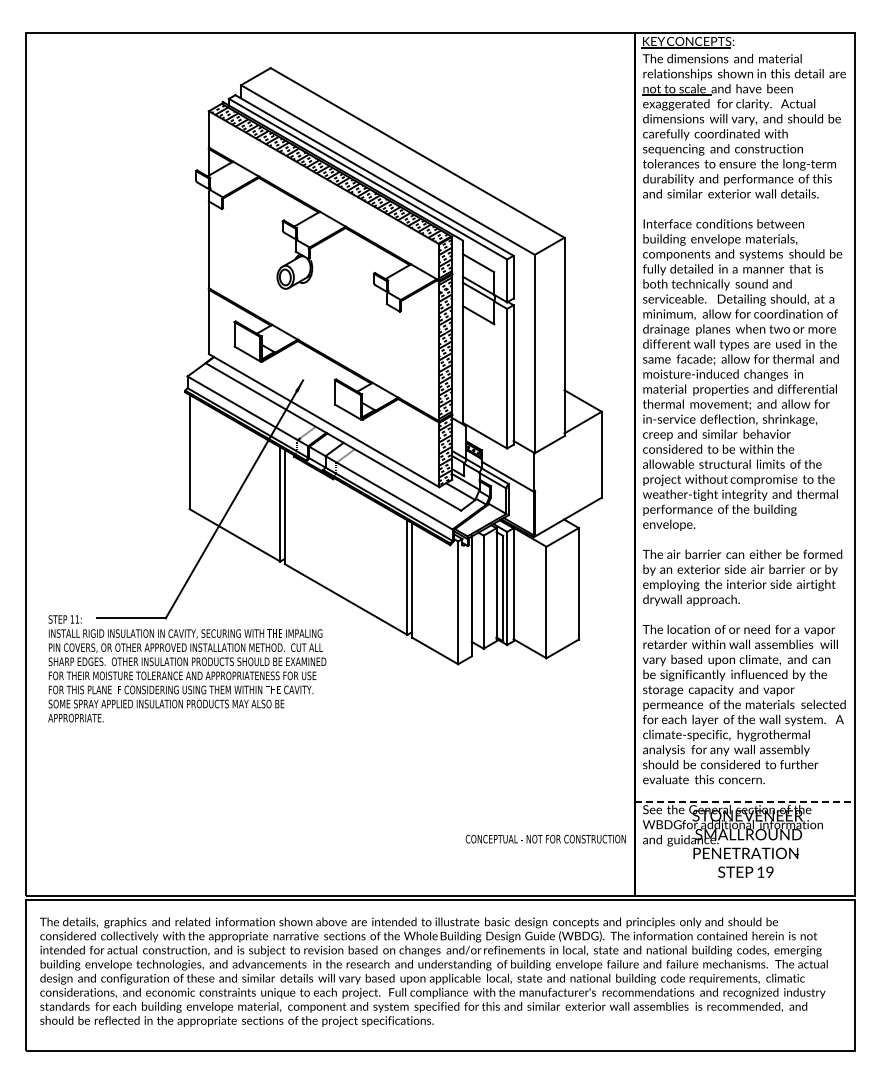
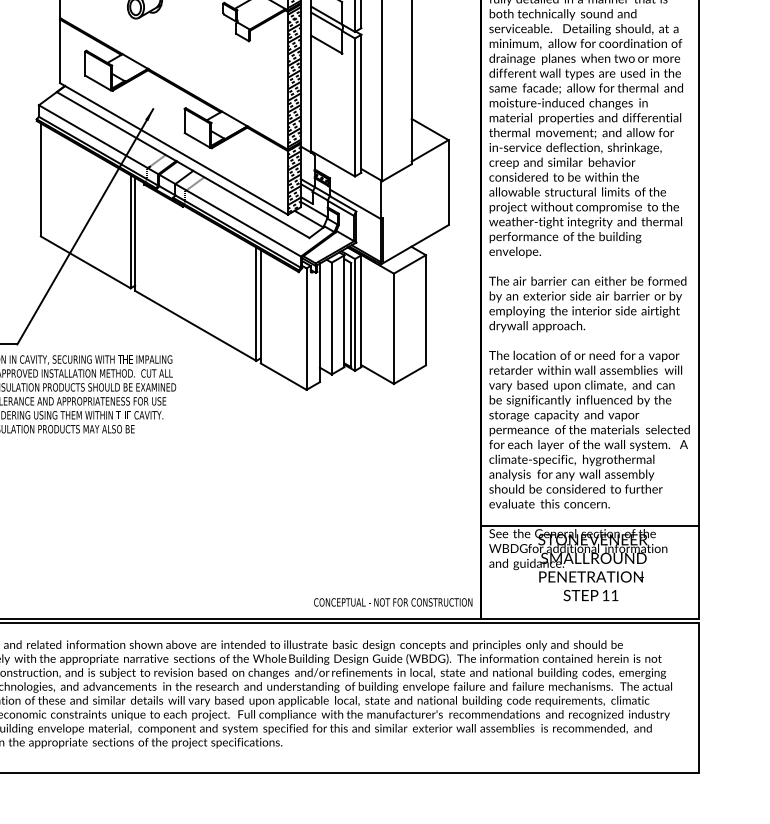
line: (744, 801) -> (589, 525), dashed -> solid
text: (545, 838) -> (392, 601), moved
text: (769, 871) -> (614, 594), 19 -> 11

